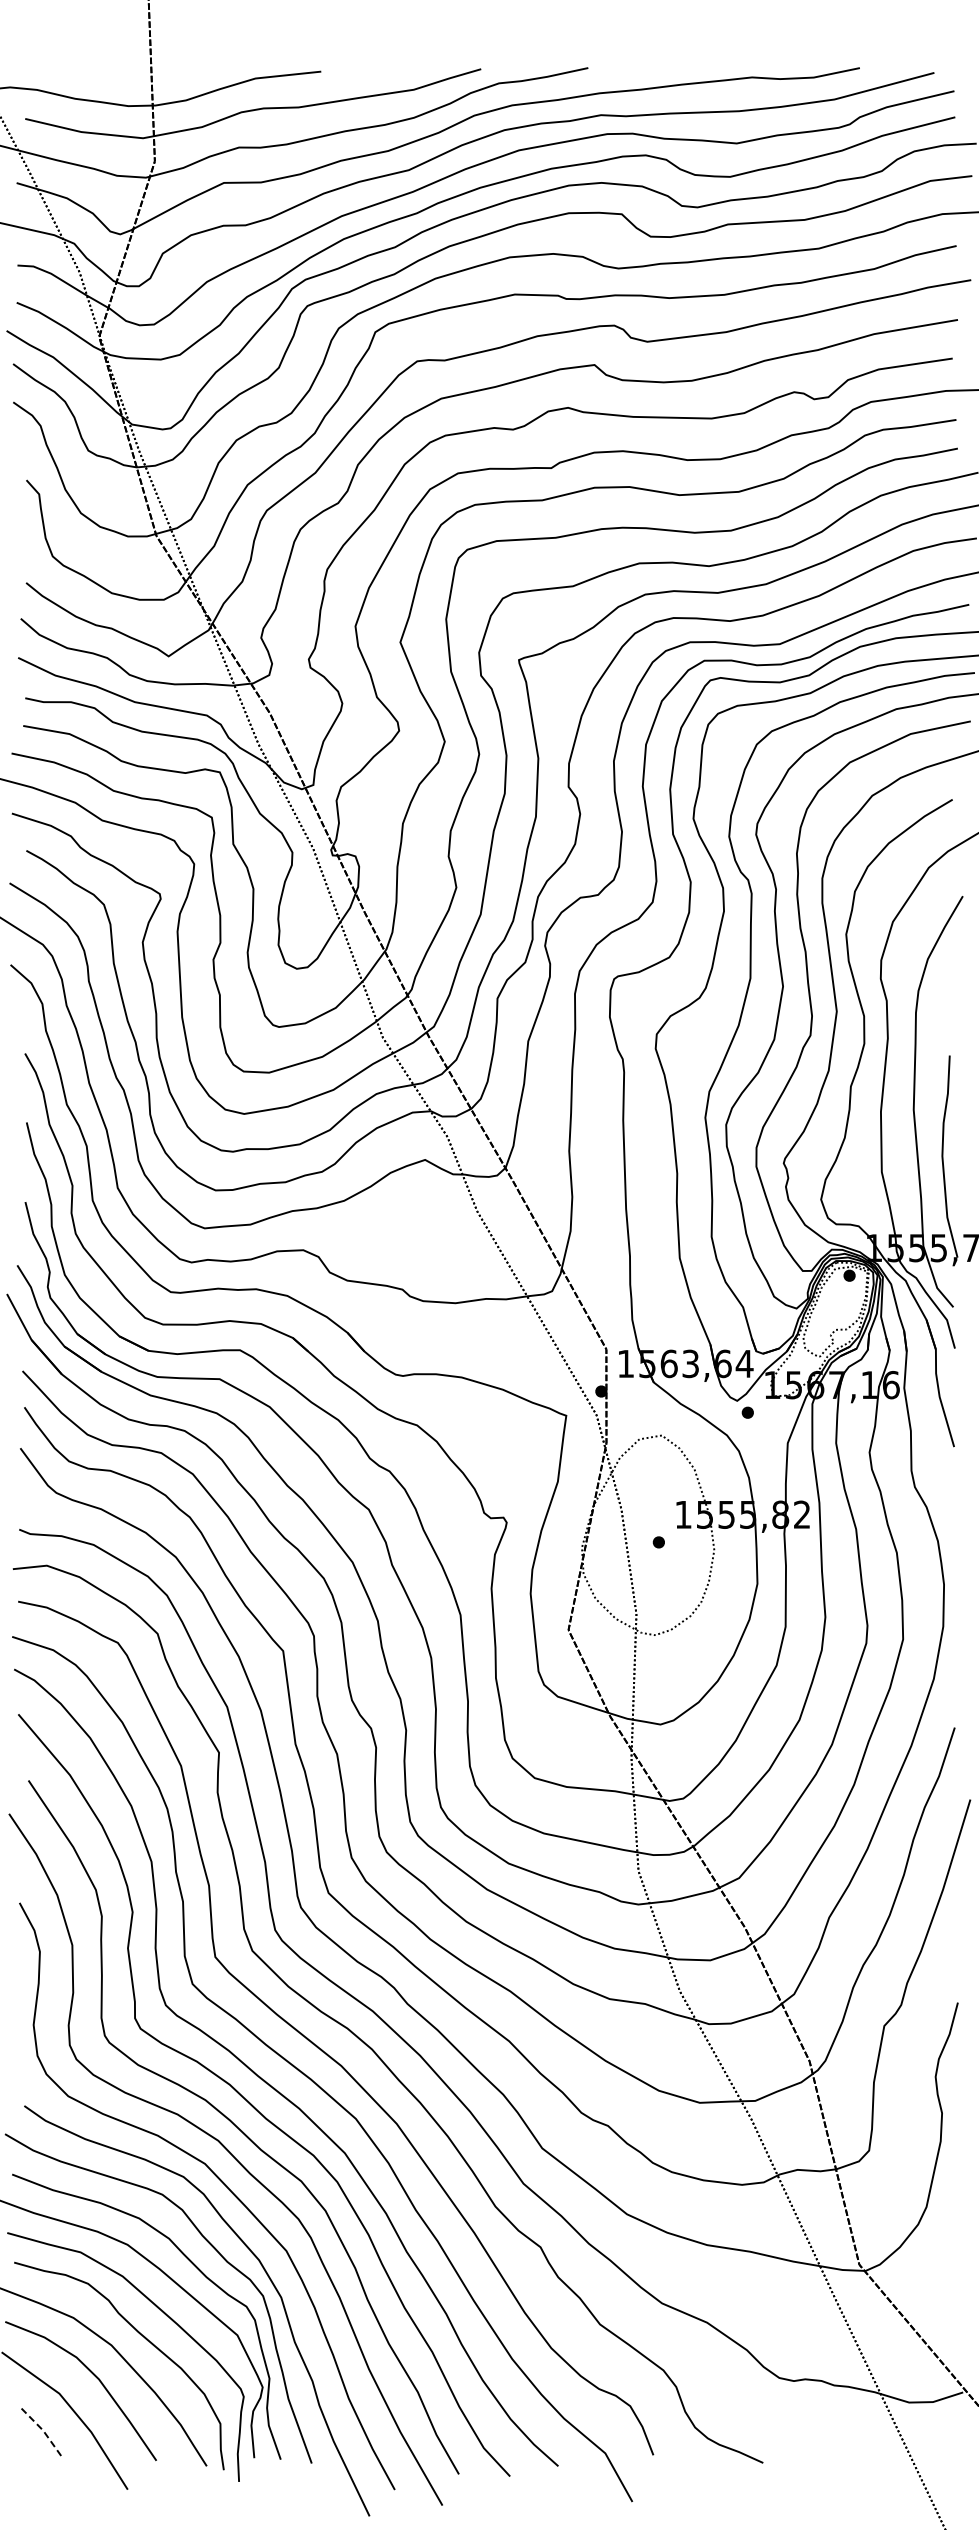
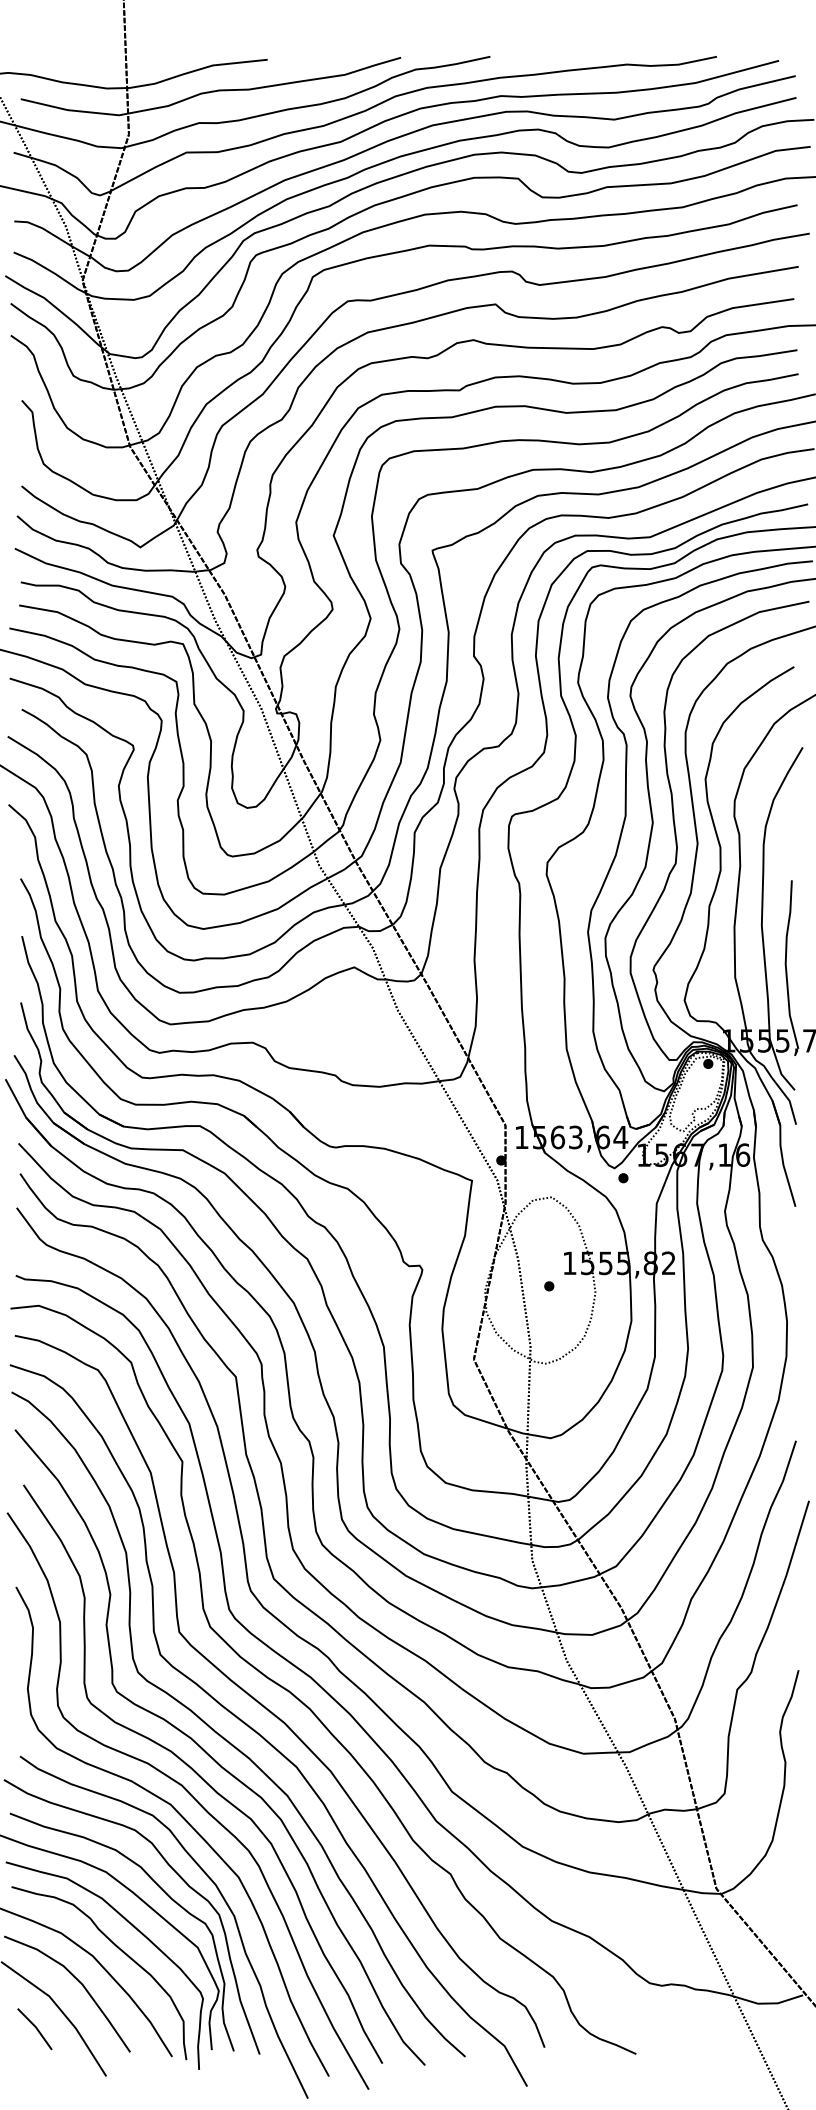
line: (43, 2431) -> (36, 2027), dashed -> solid

